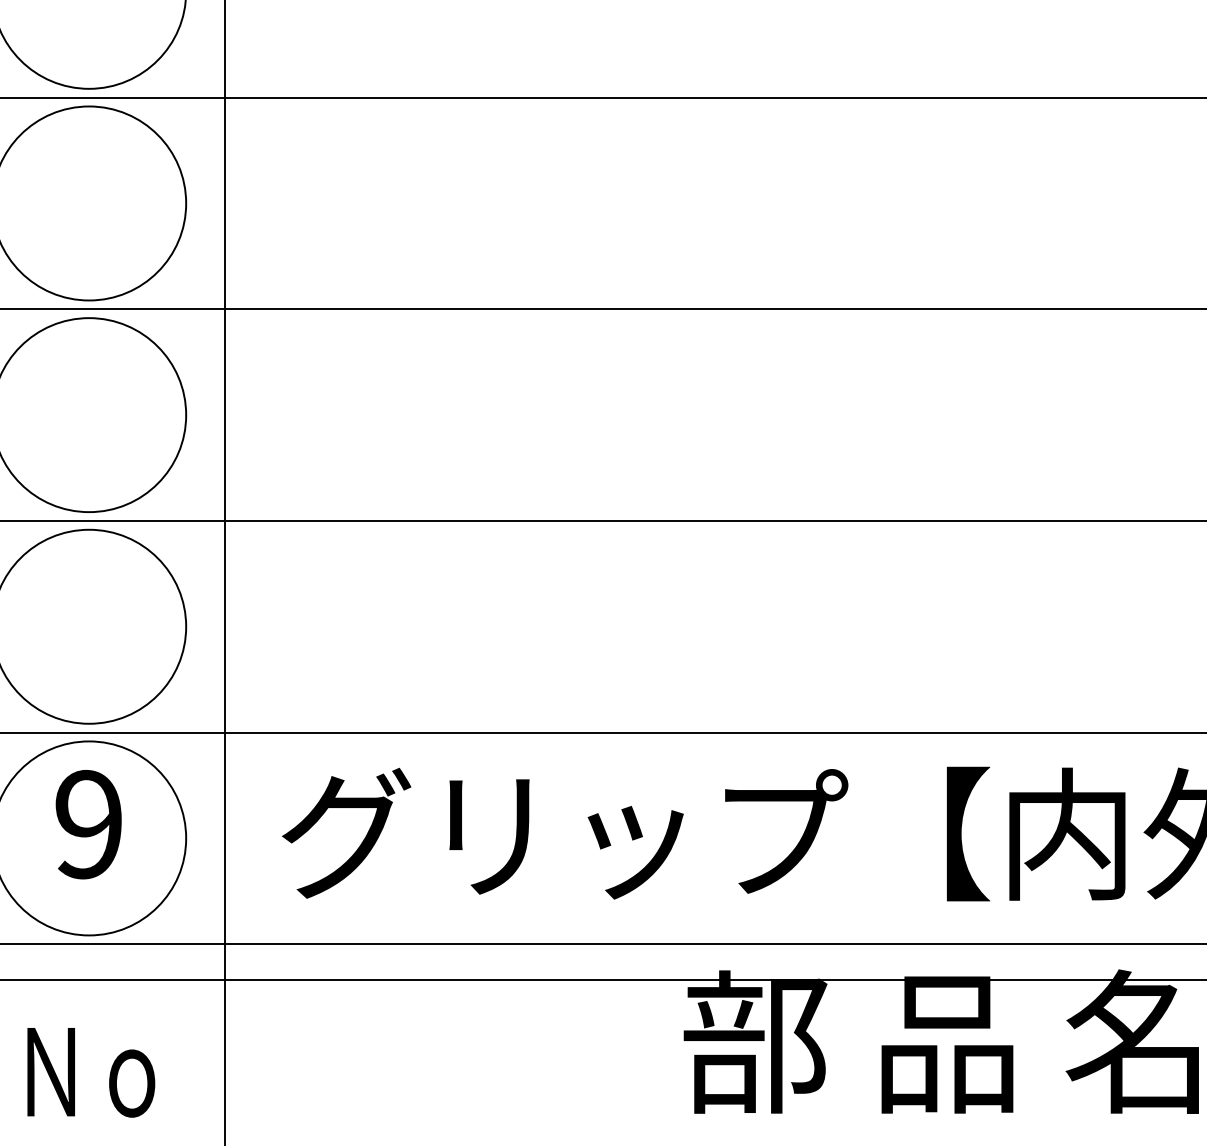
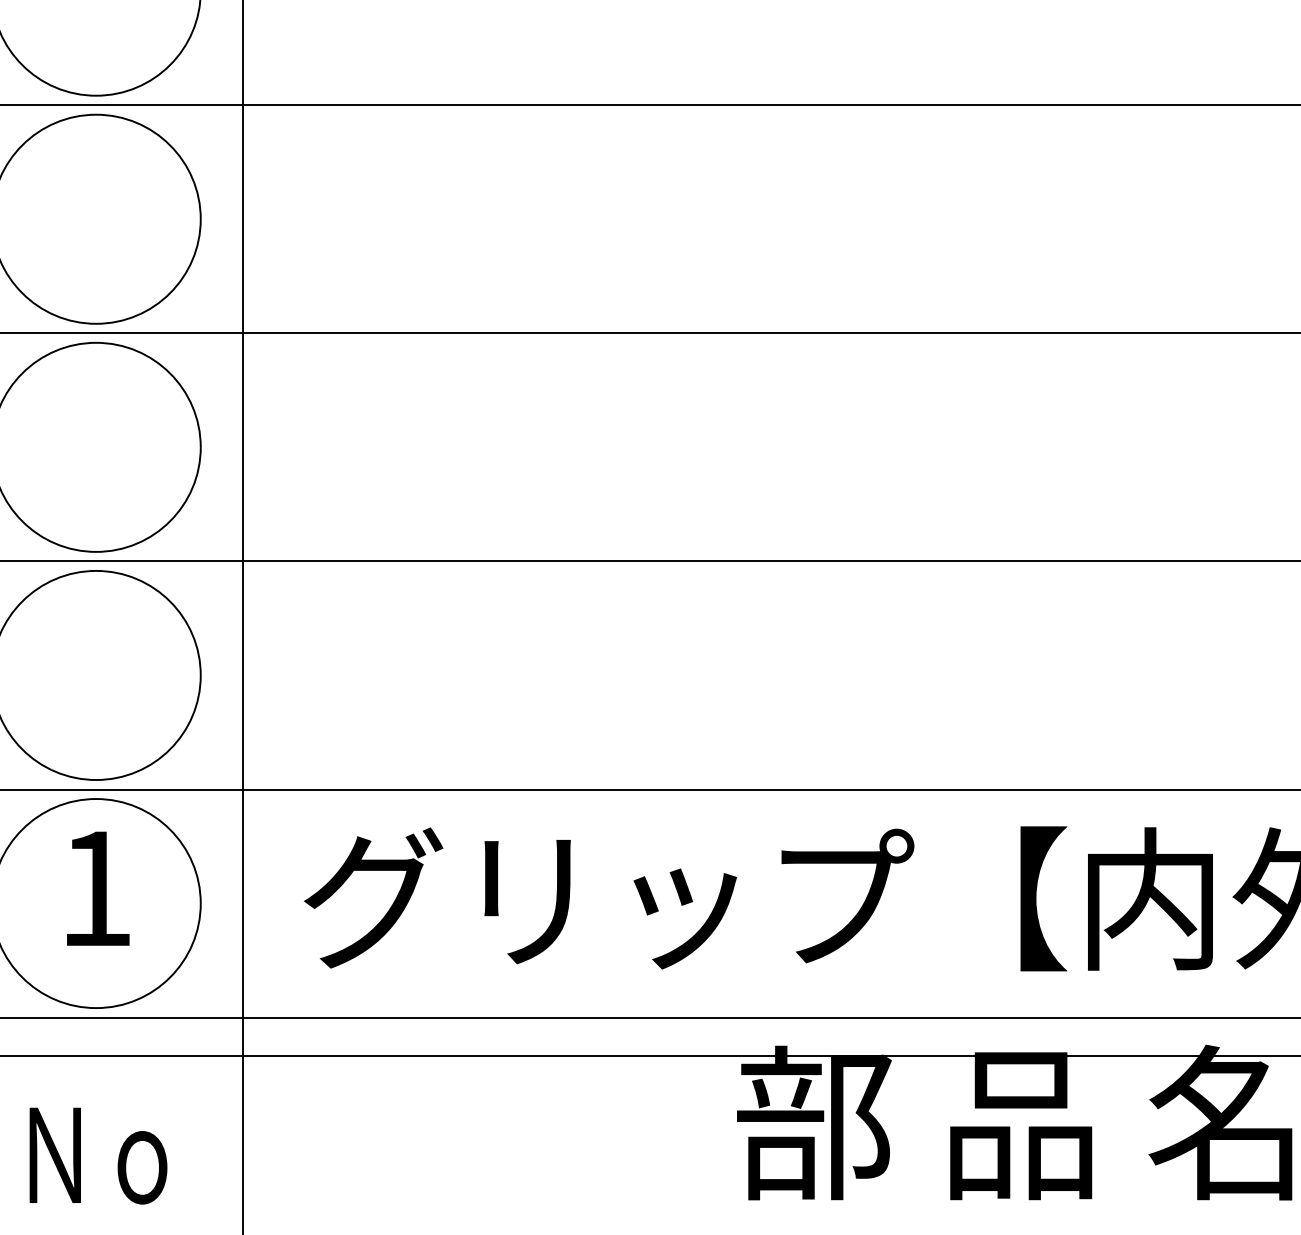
text: (88, 824) -> (95, 888), 9 -> 1

